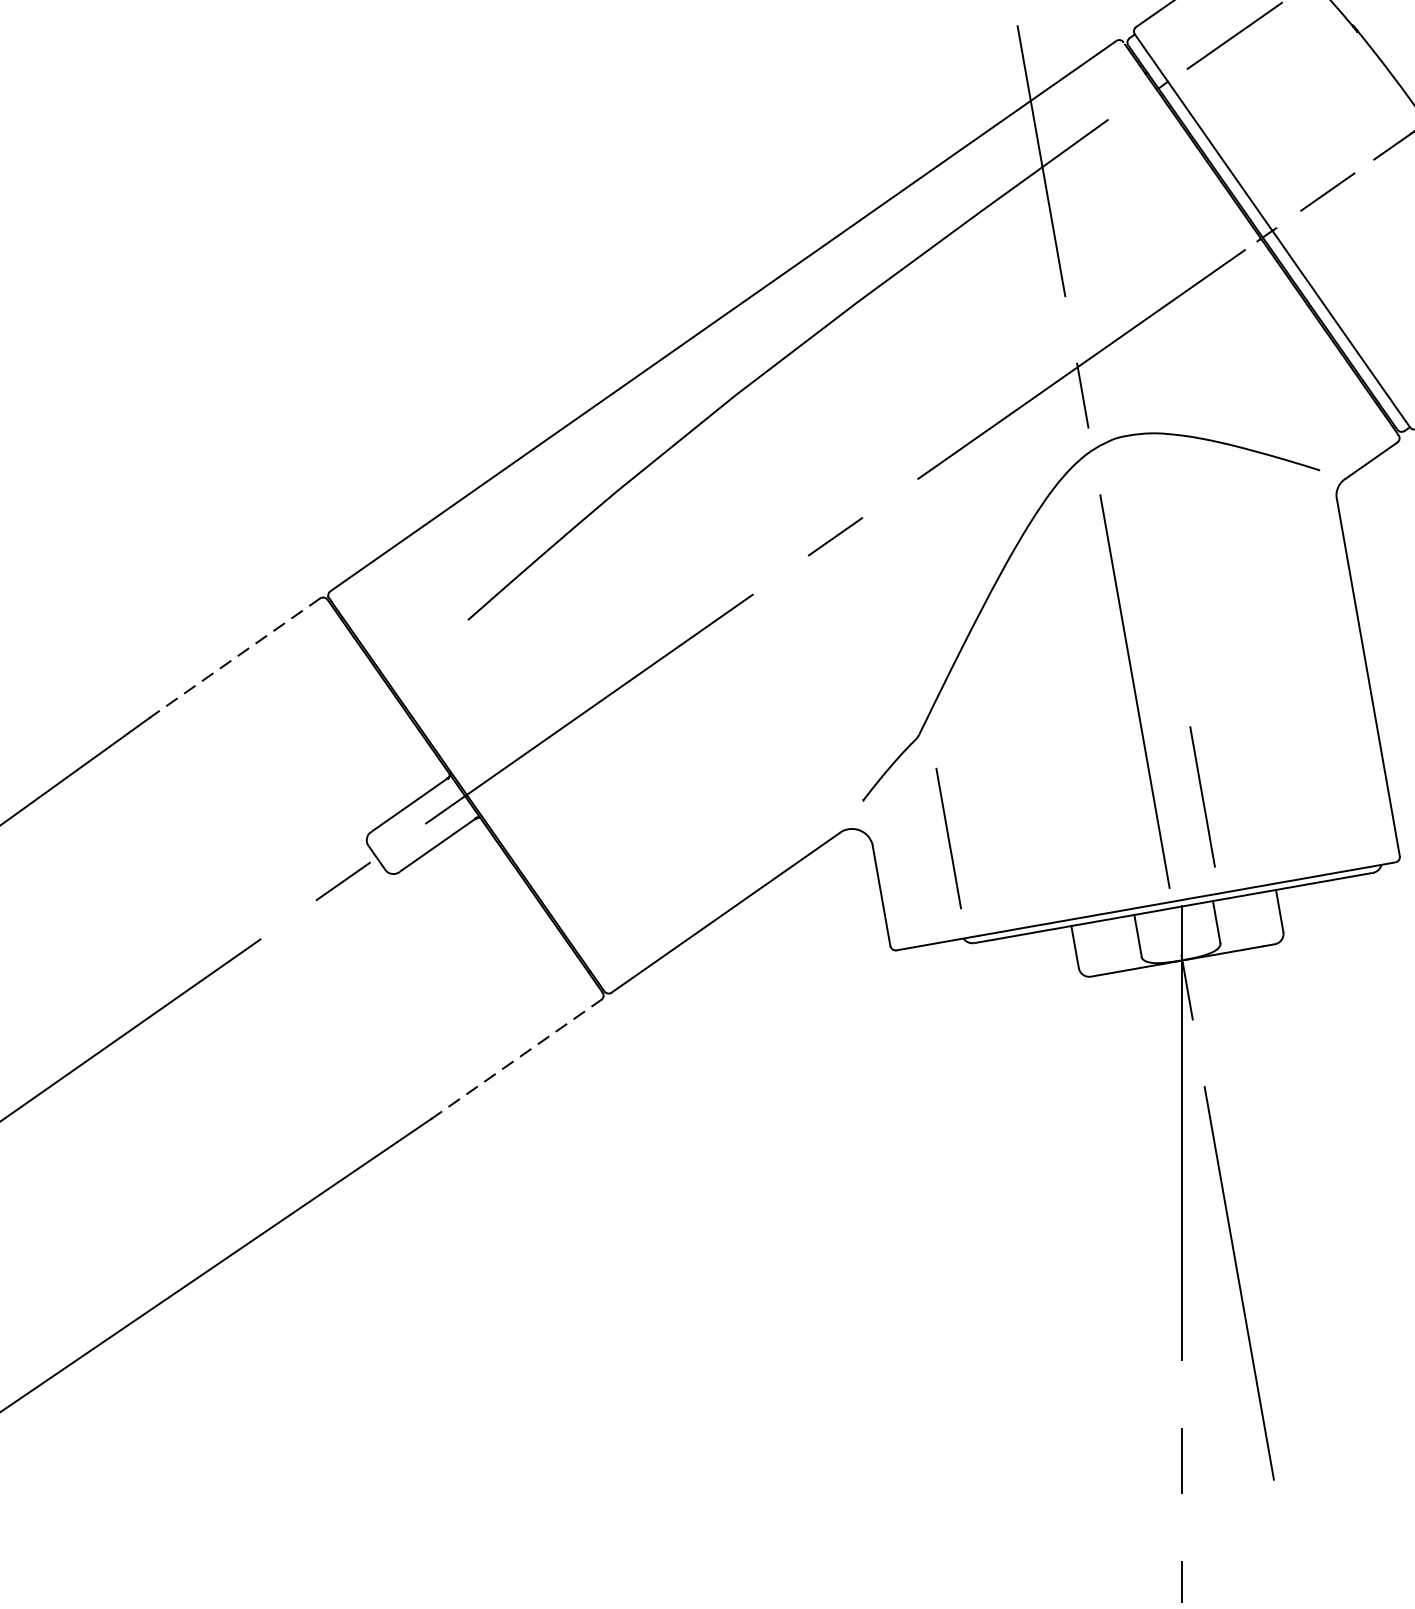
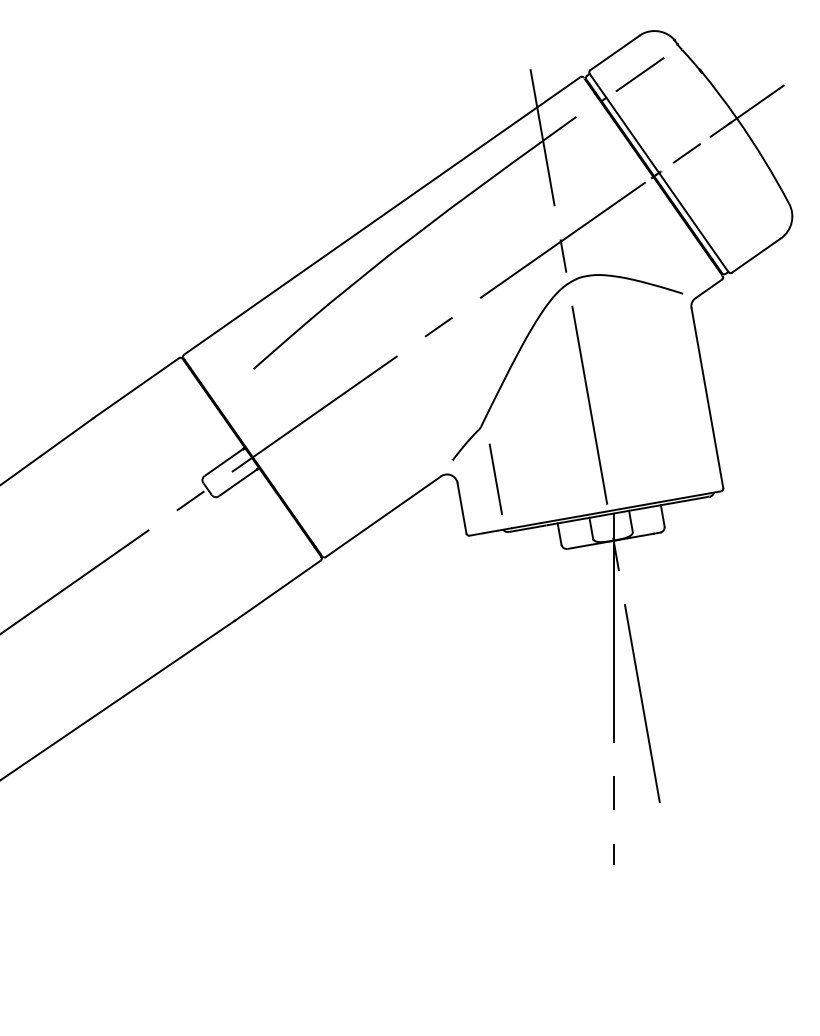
line: (235, 658) -> (136, 388), dashed -> solid
line: (1201, 795) -> (623, 457), removed
line: (515, 1059) -> (277, 590), dashed -> solid

